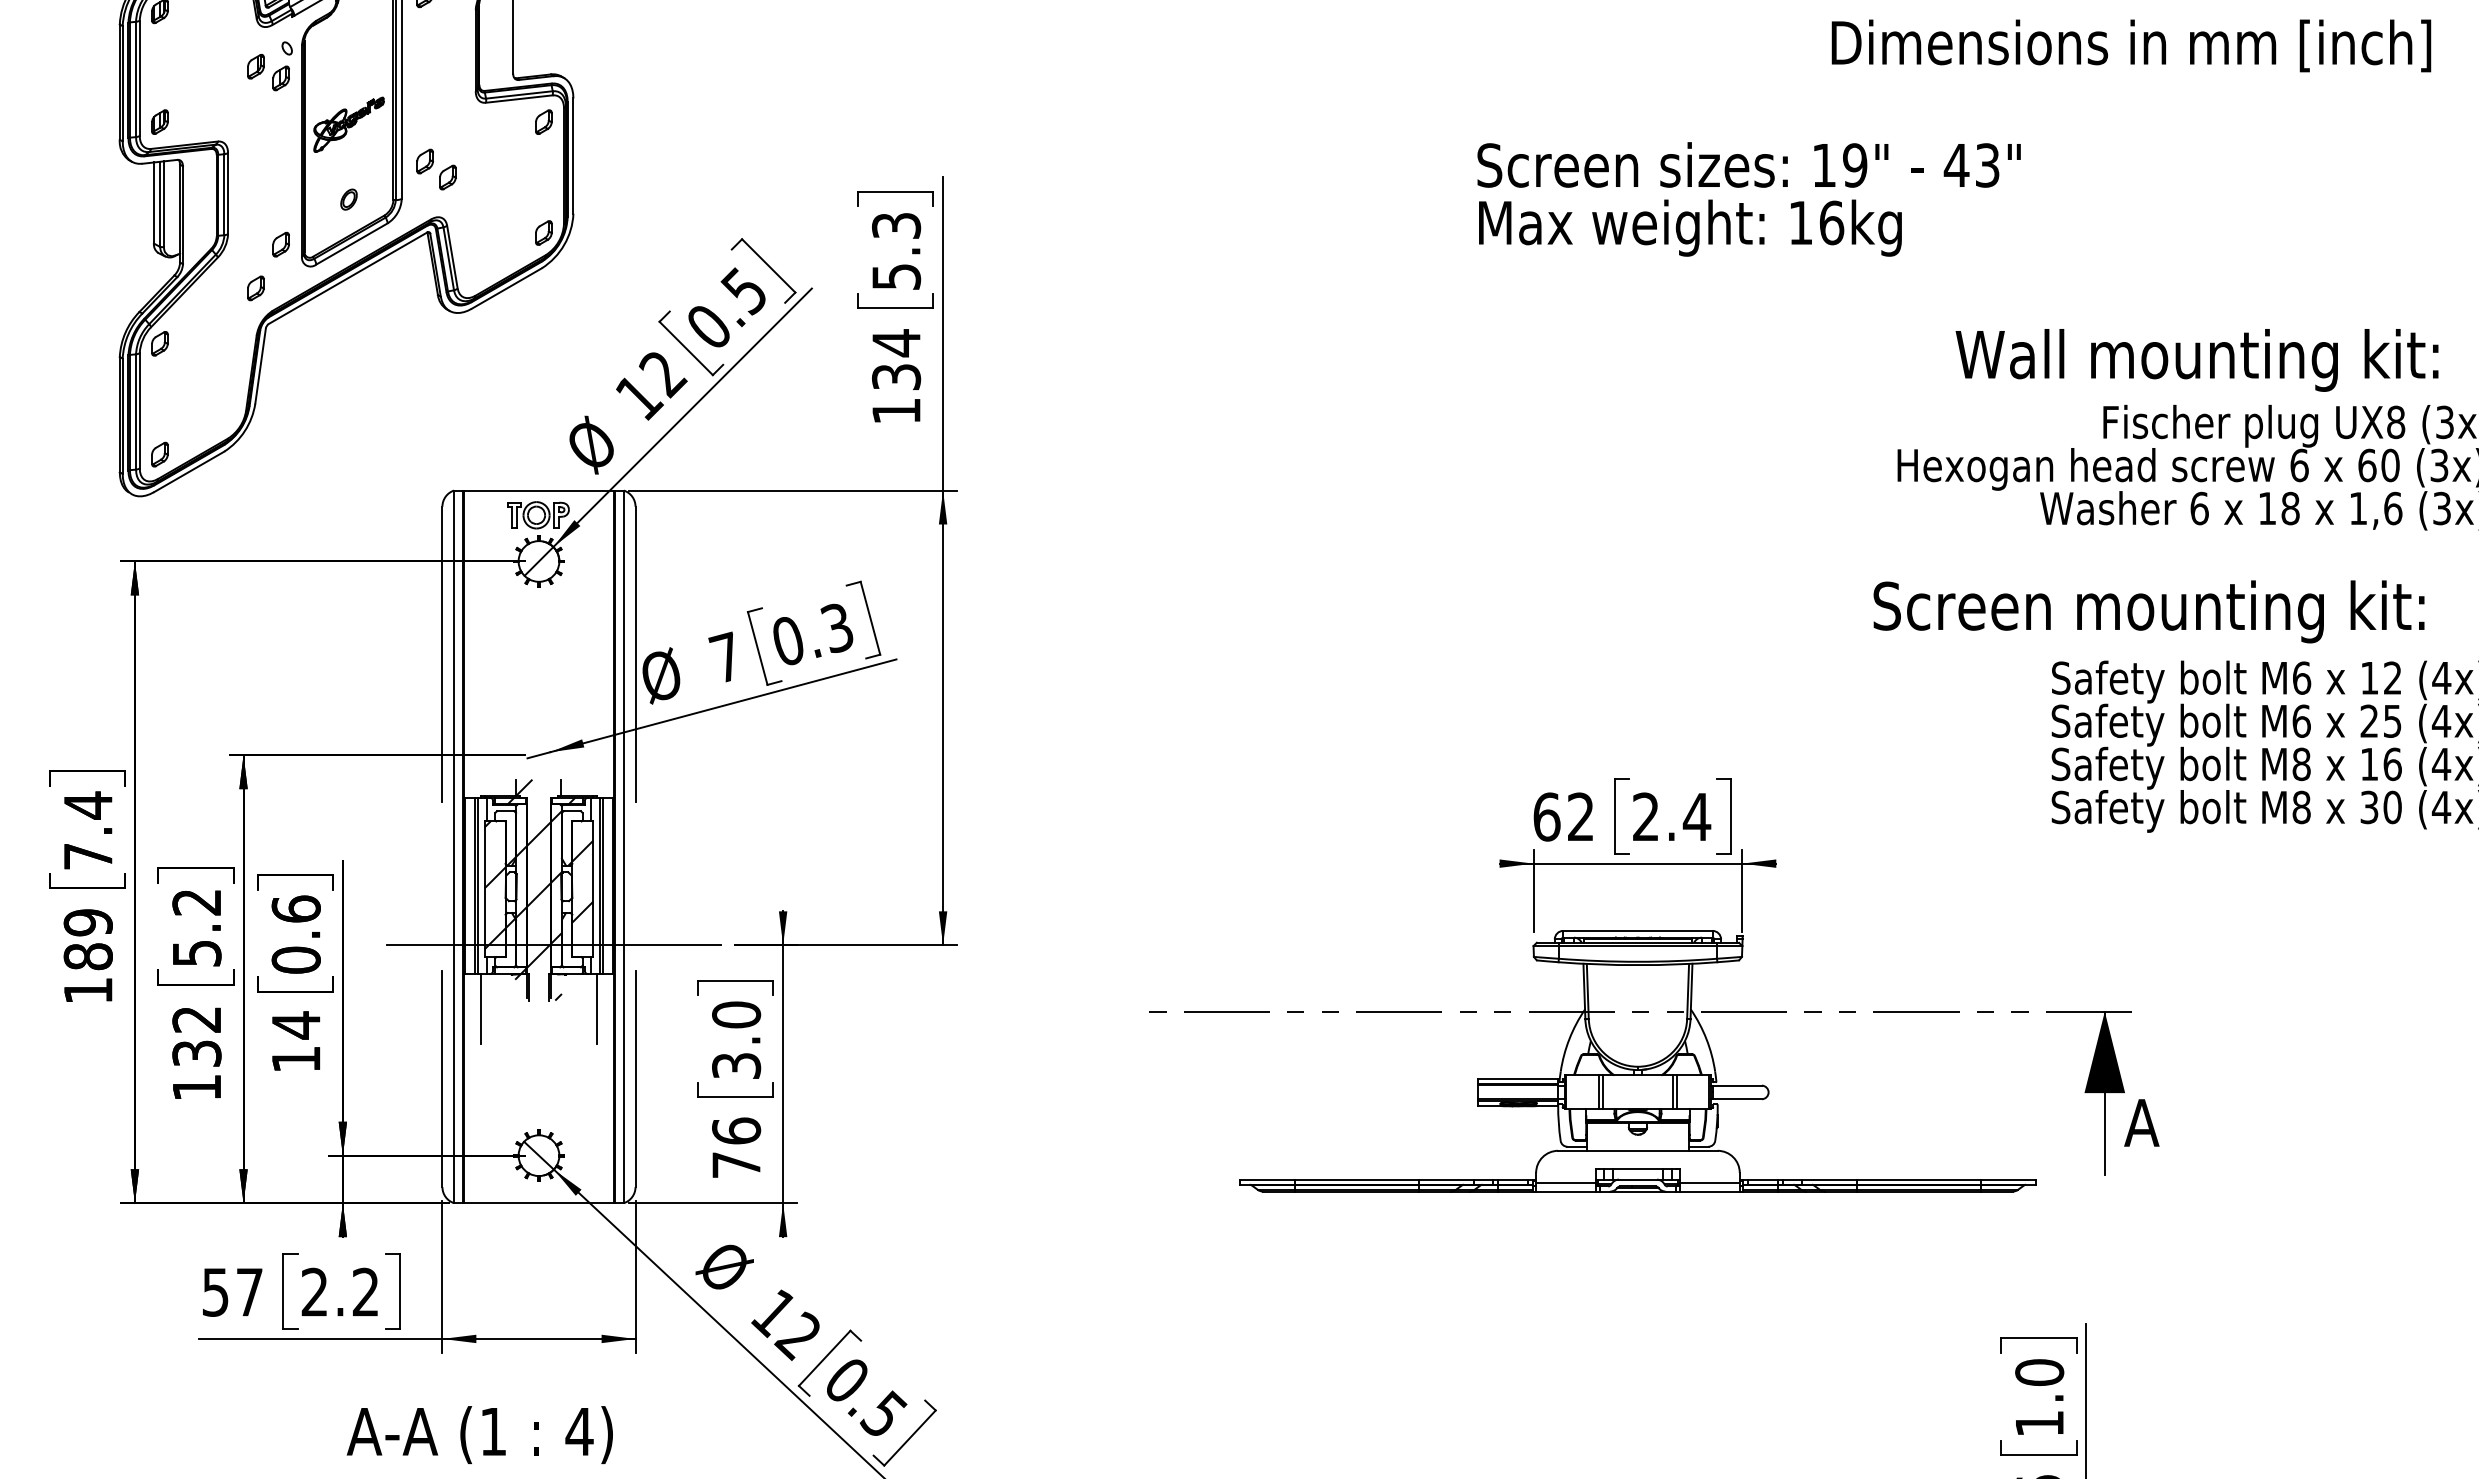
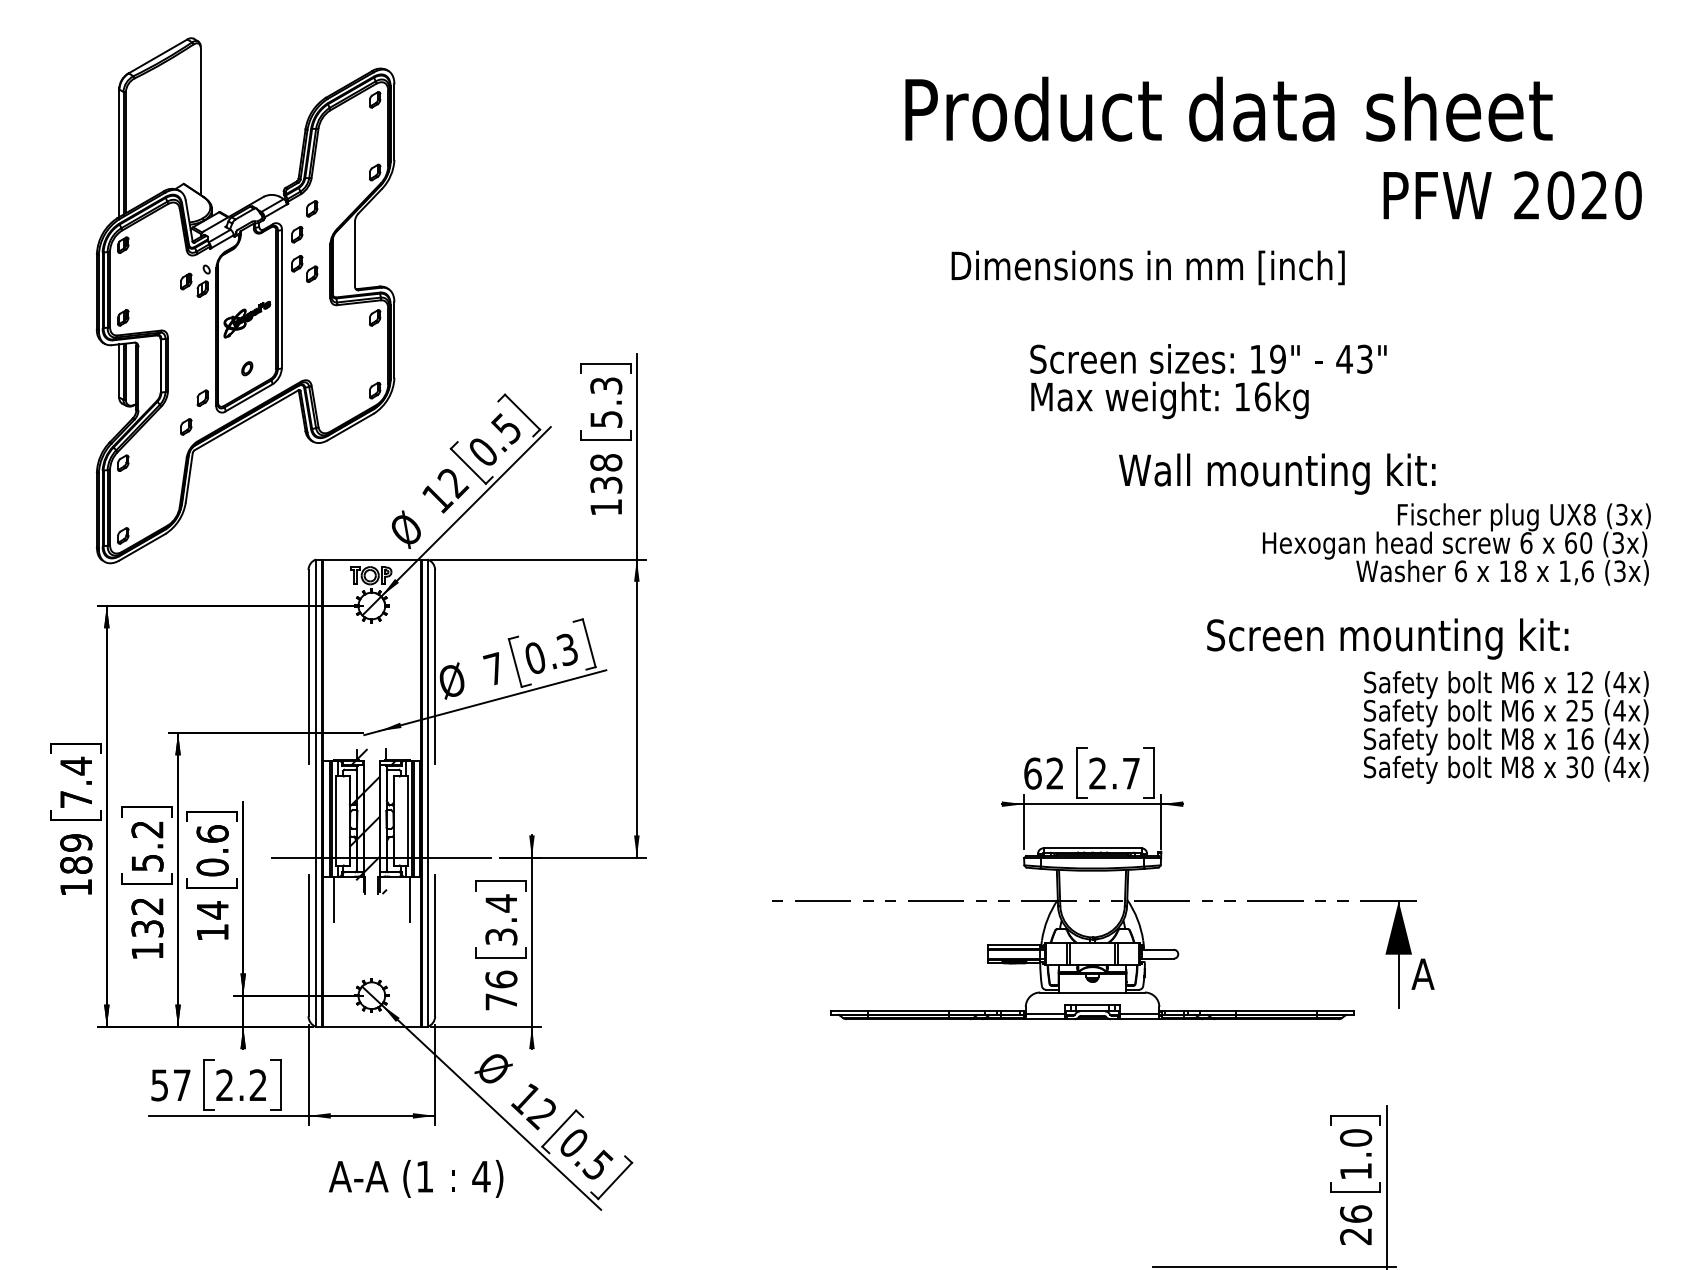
text: (2130, 45) -> (1147, 267), moved
part: (436, 168) -> (304, 268), moved
text: (1749, 199) -> (1208, 381), moved
text: (896, 342) -> (606, 462), 134 -> 138
text: (2197, 359) -> (1277, 473), moved
text: (2148, 611) -> (1387, 638), moved
text: (1697, 816) -> (1131, 773), 2.4 -> 2.7
hatch: (555, 876) -> (382, 812), removed
hatch: (582, 880) -> (400, 815), removed
hatch: (494, 885) -> (342, 818), removed
text: (736, 1015) -> (501, 903), 3.0 -> 3.4
text: (480, 1434) -> (416, 1178), moved

